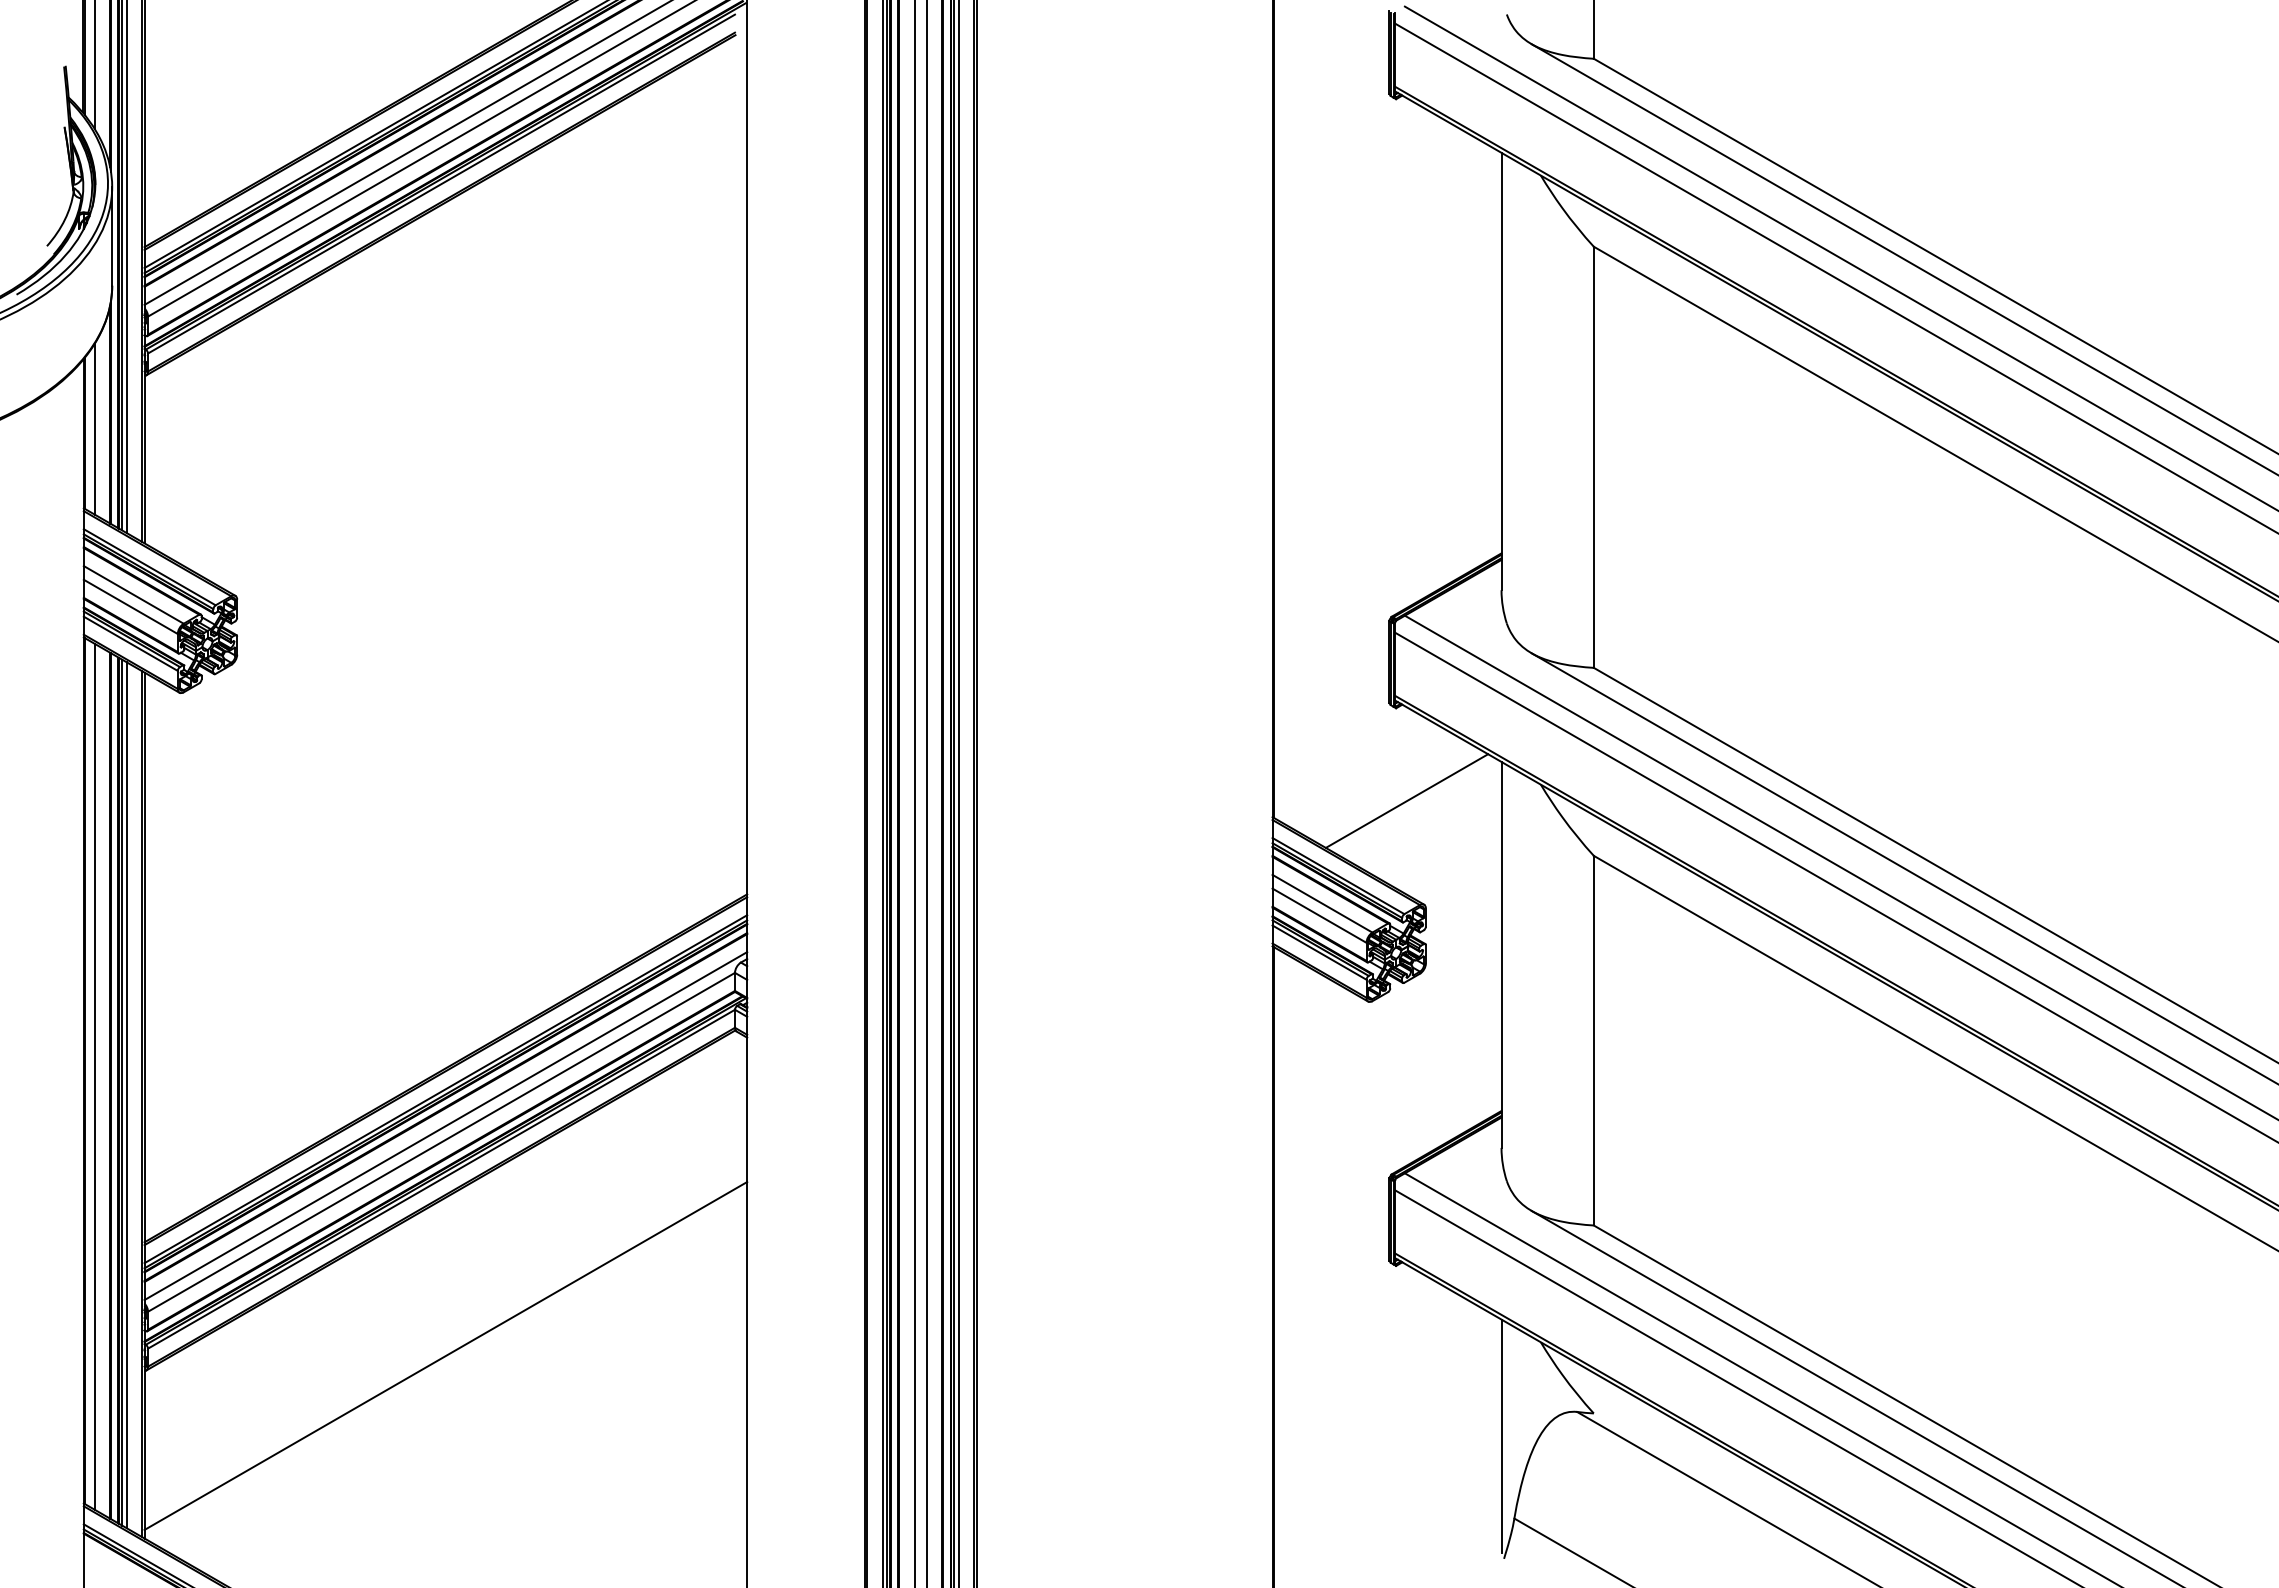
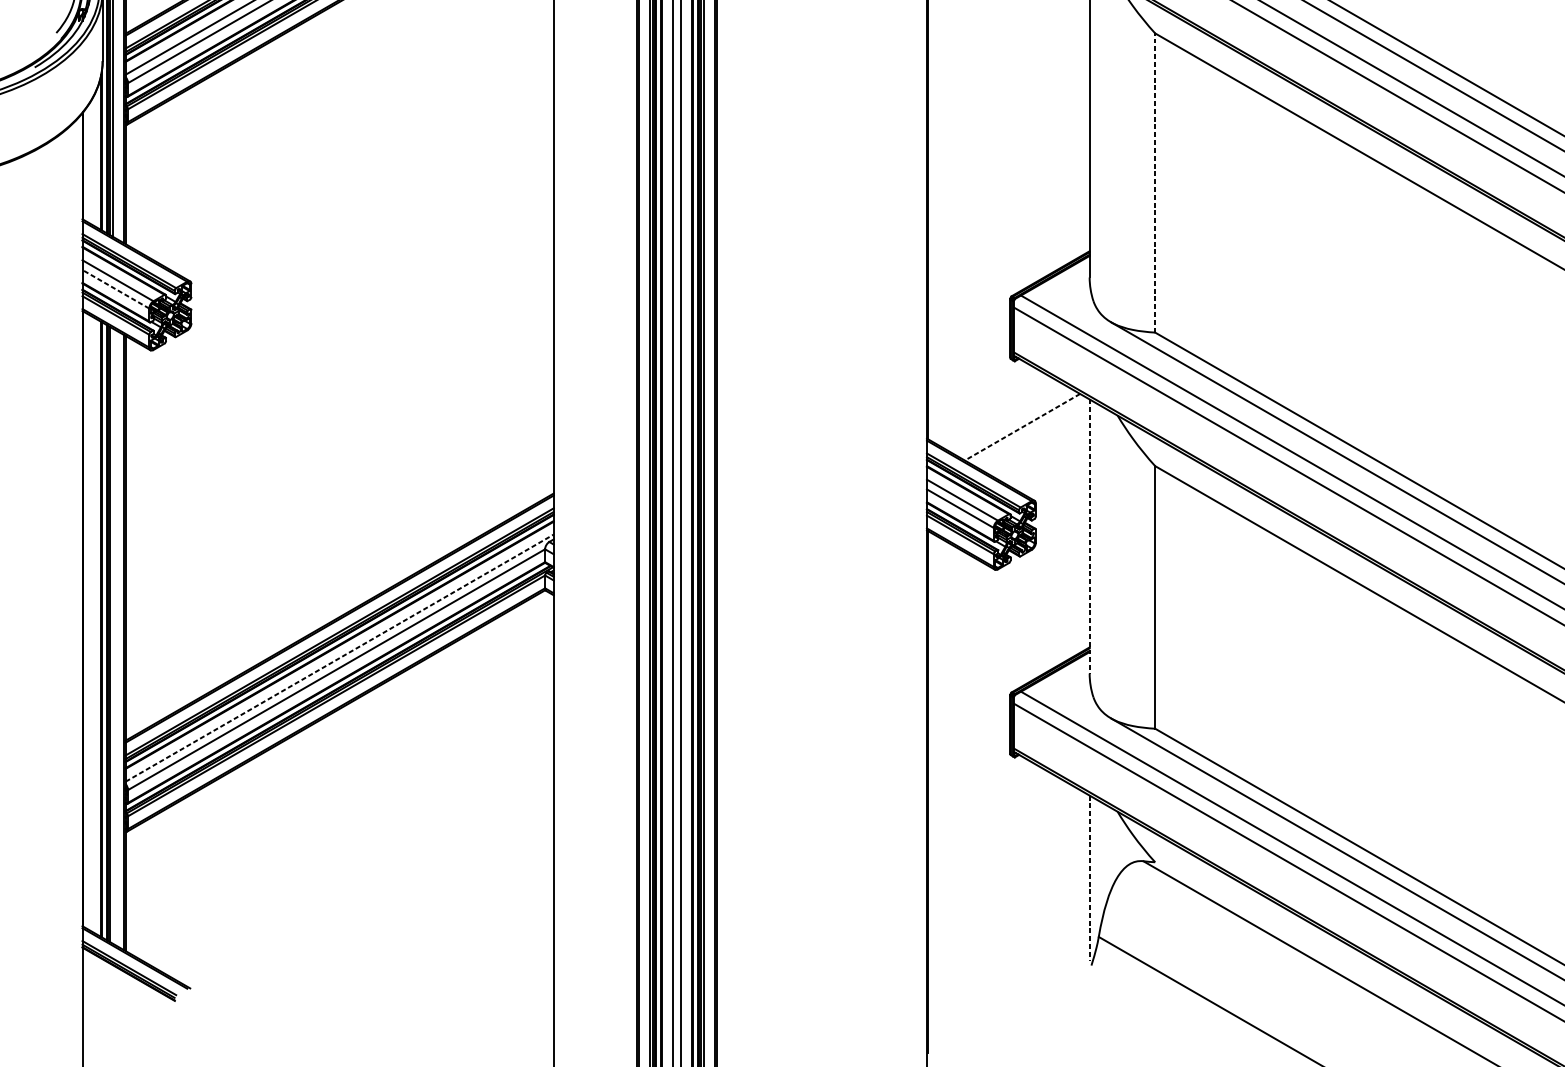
line: (94, 429) -> (90, 163), removed
line: (1593, 457) -> (1154, 183), solid -> dashed
line: (130, 606) -> (115, 289), solid -> dashed
line: (1407, 801) -> (1022, 427), solid -> dashed
line: (1501, 954) -> (1089, 536), solid -> dashed
line: (94, 1076) -> (90, 622), removed
line: (126, 1095) -> (112, 636), removed
line: (445, 1126) -> (339, 658), solid -> dashed
line: (445, 1355) -> (339, 821), removed
line: (1501, 1436) -> (1089, 878), solid -> dashed

